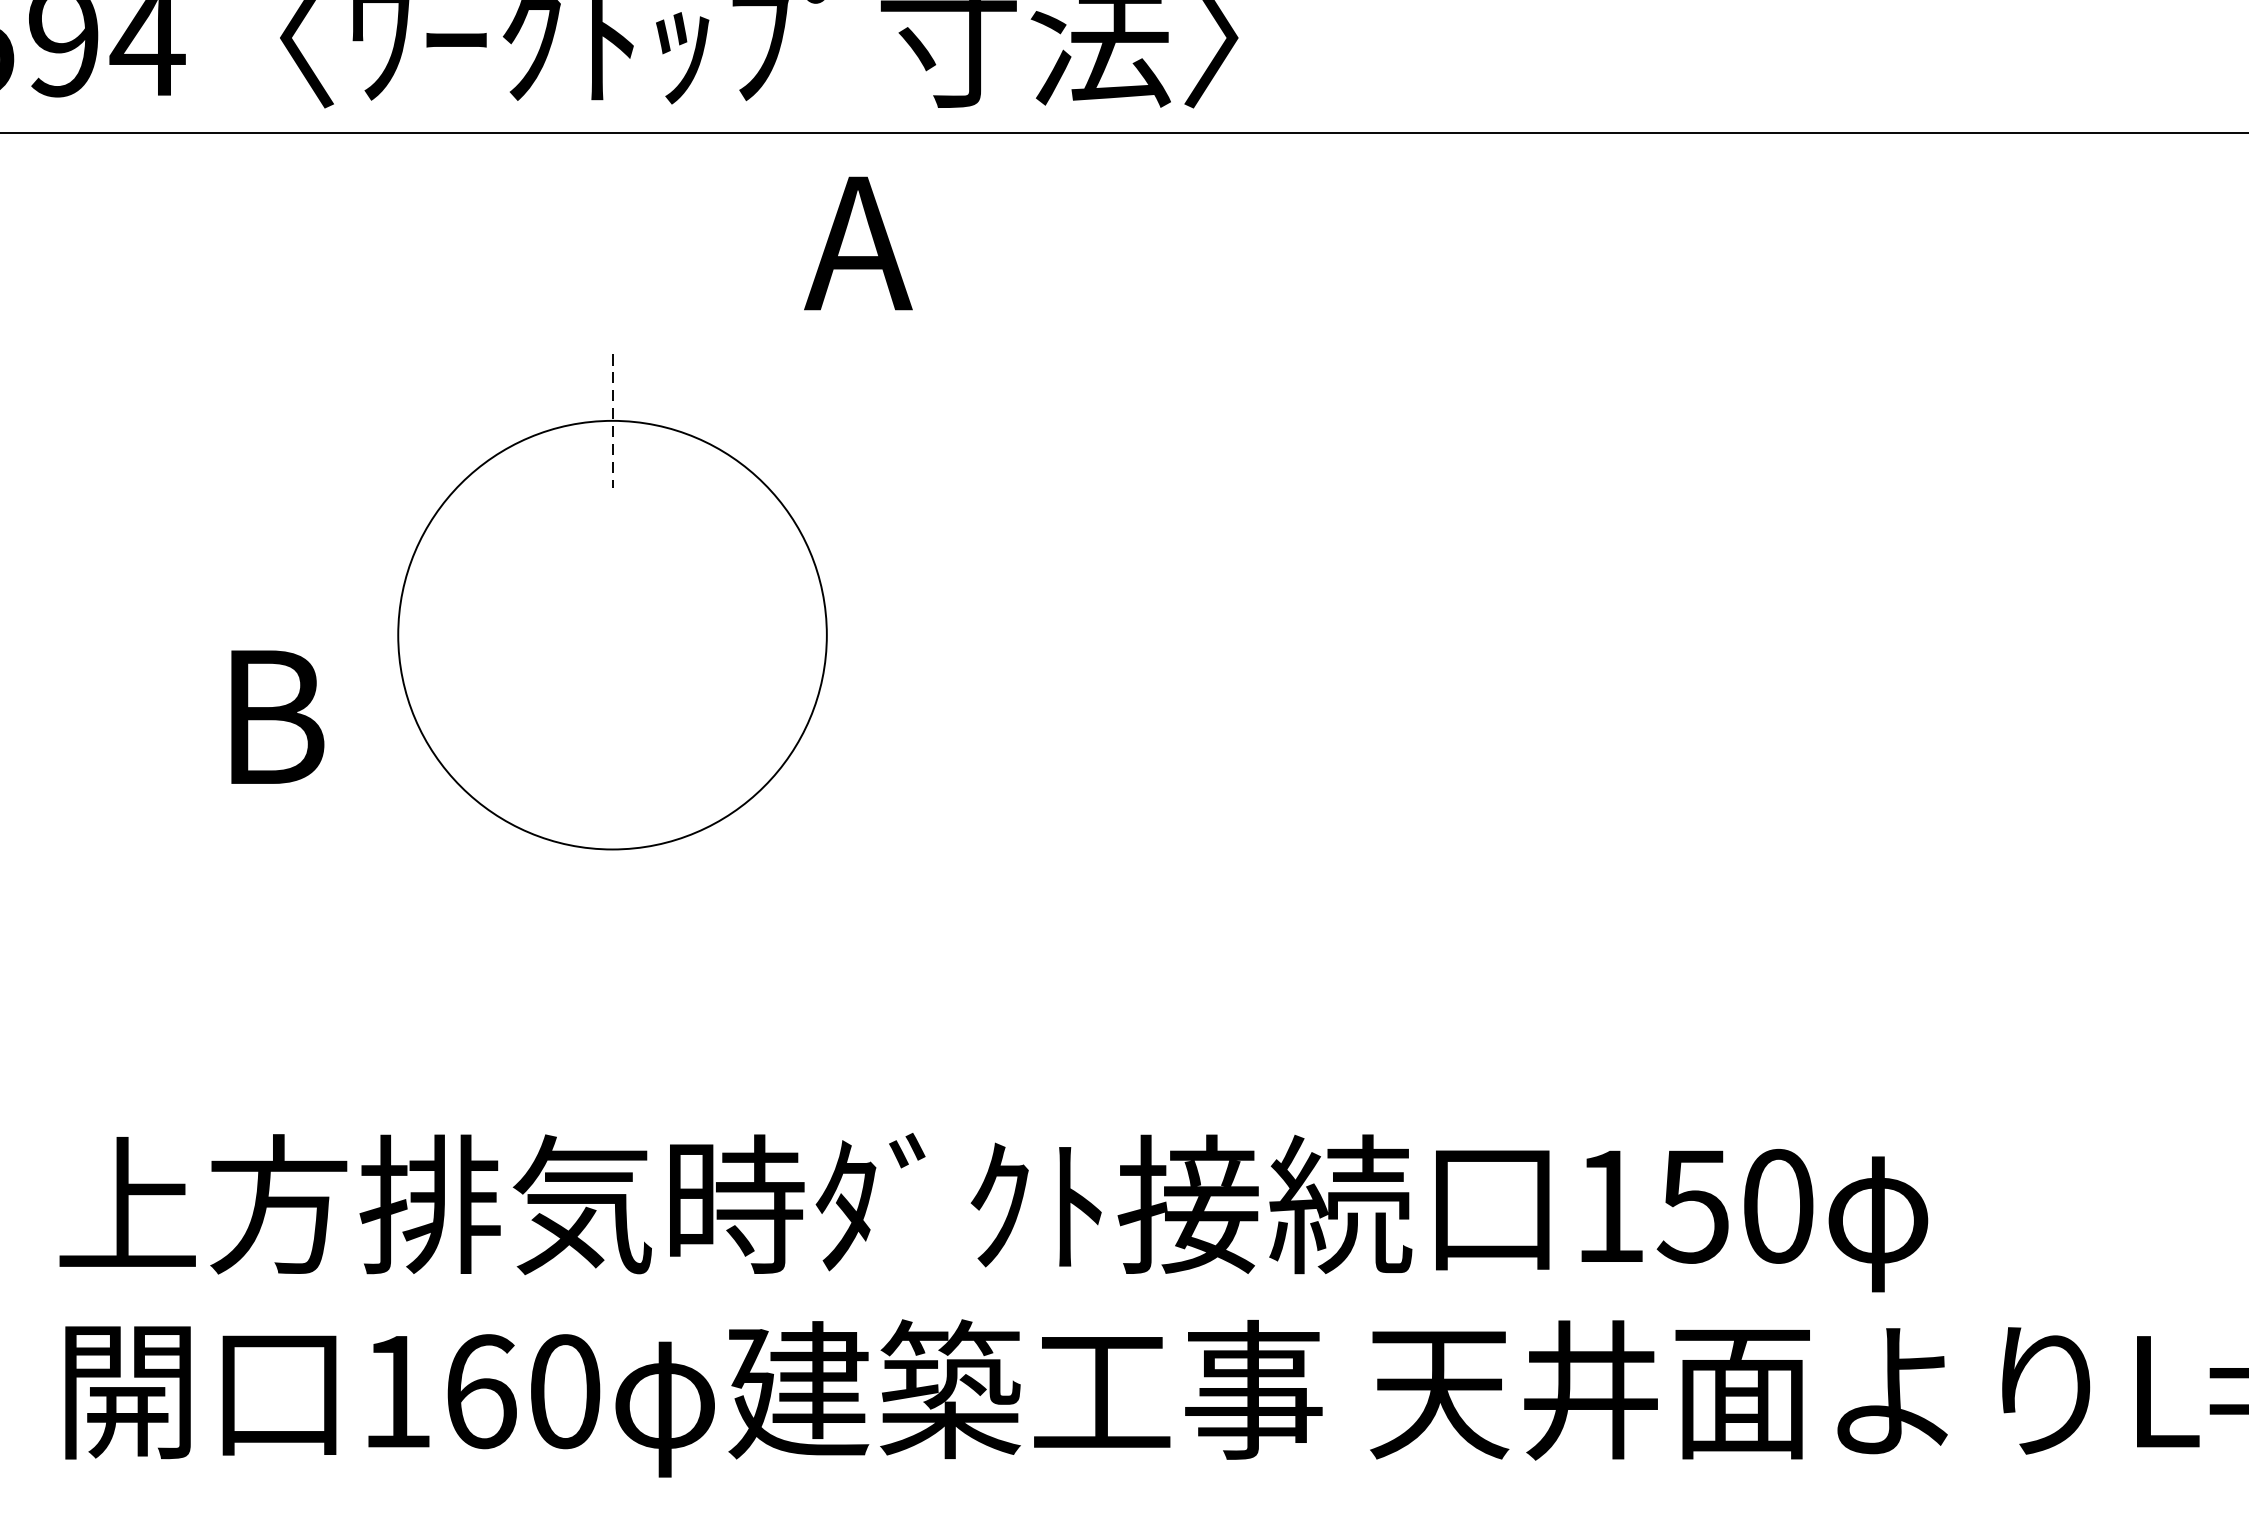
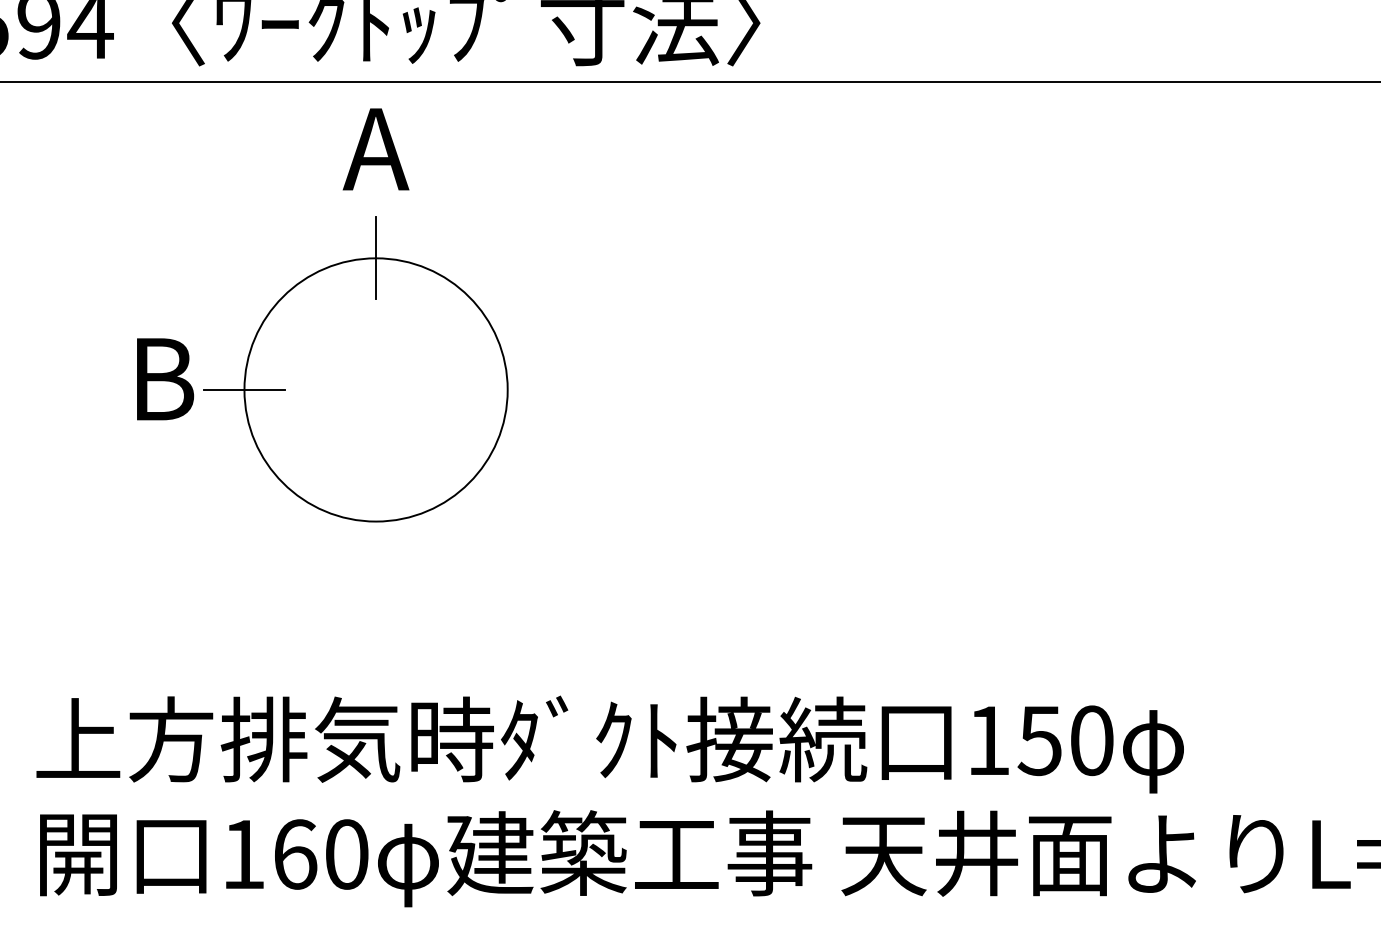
text: (857, 243) -> (375, 149), moved
line: (613, 421) -> (376, 258), dashed -> solid
line: (398, 634) -> (244, 389), added
text: (277, 717) -> (165, 379), moved

